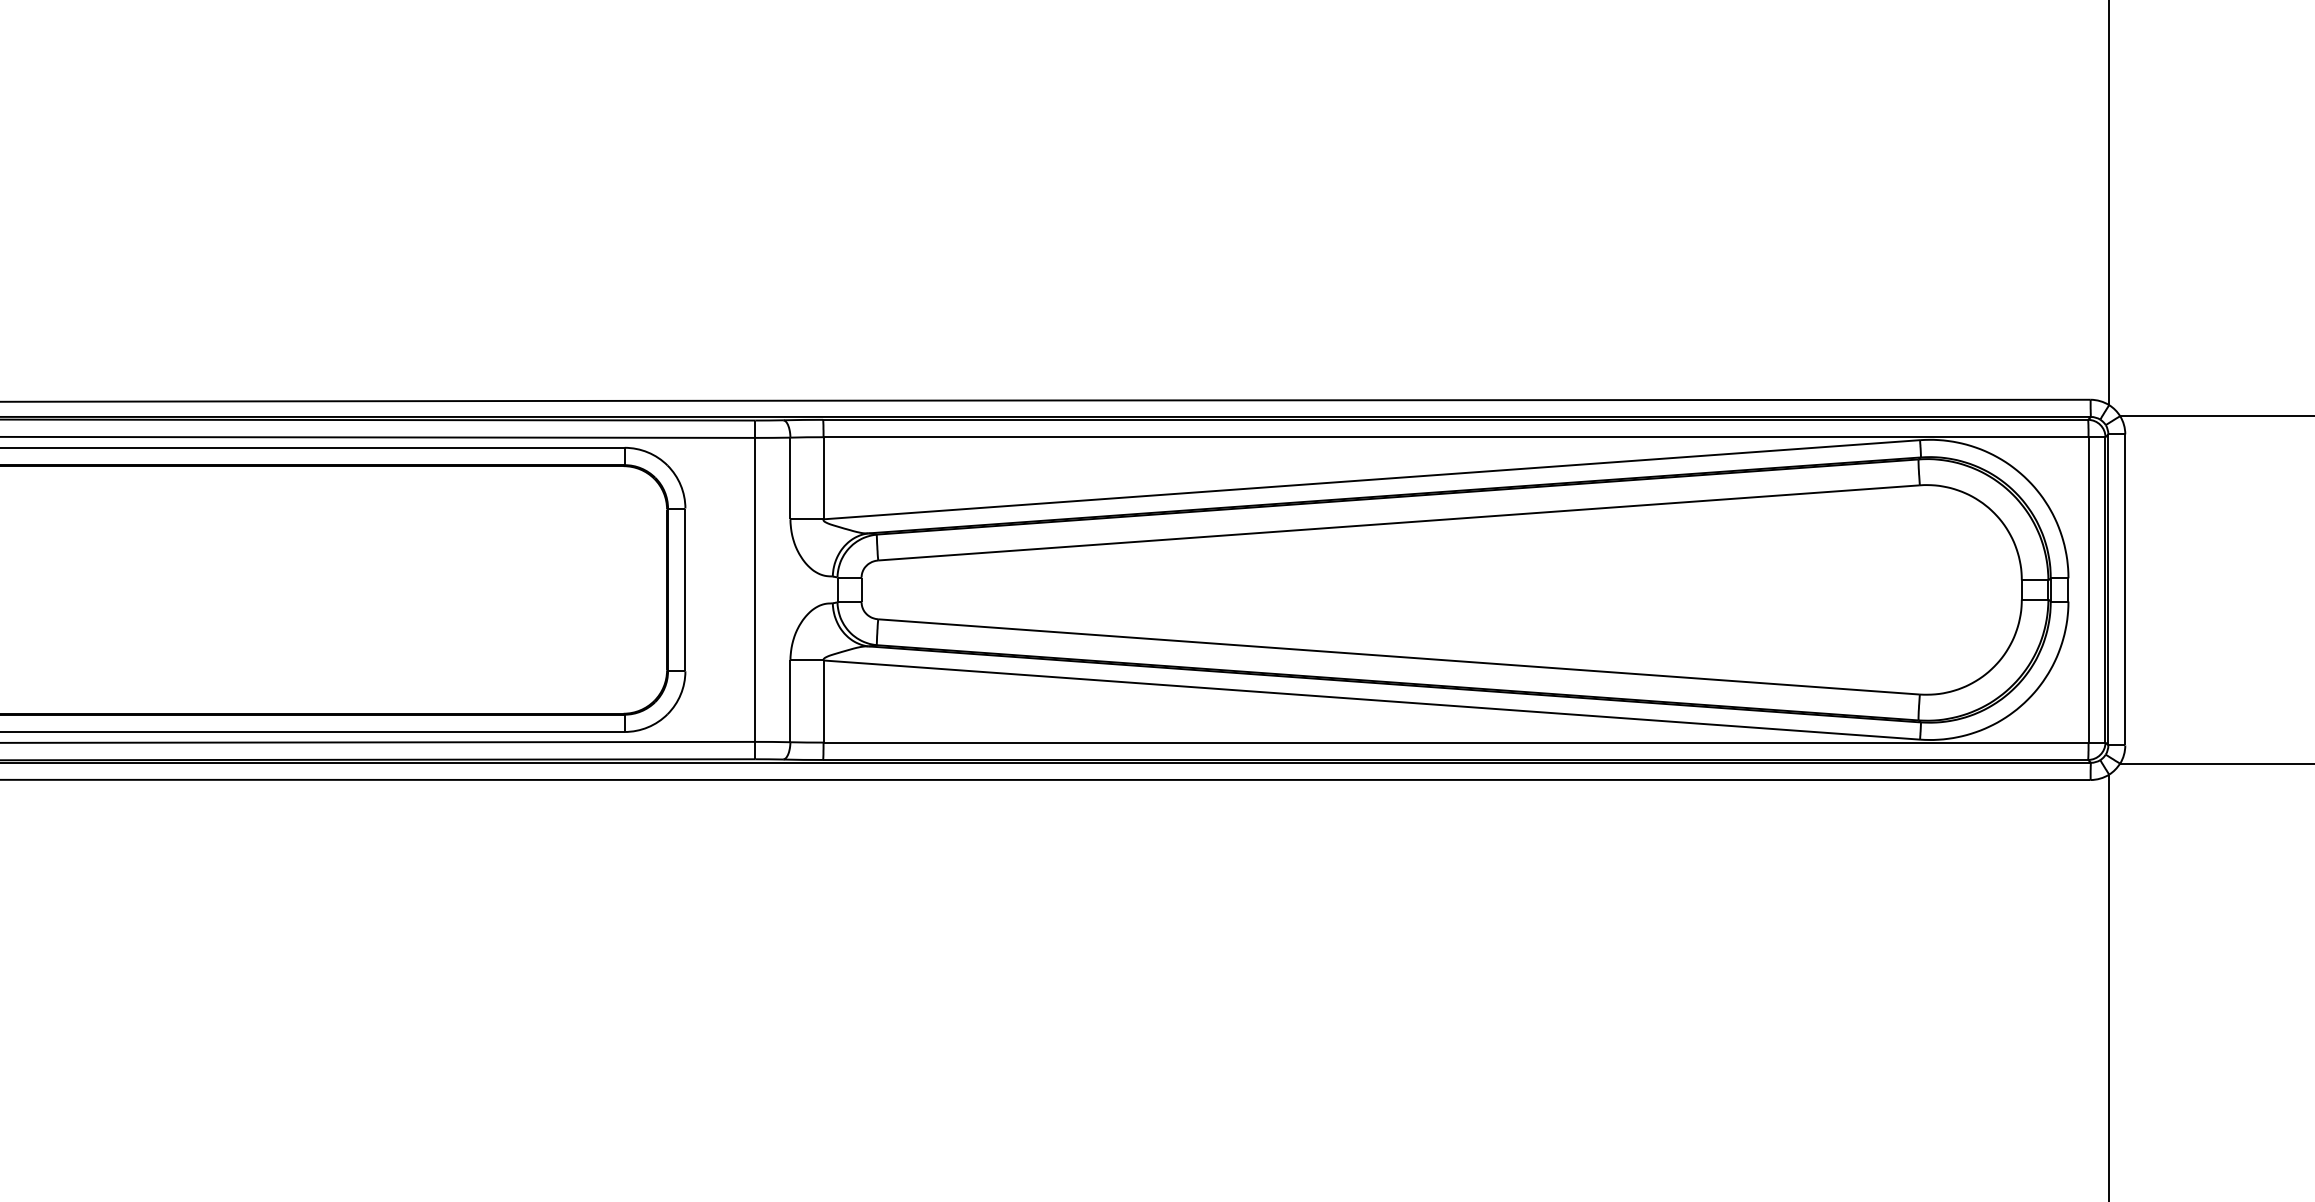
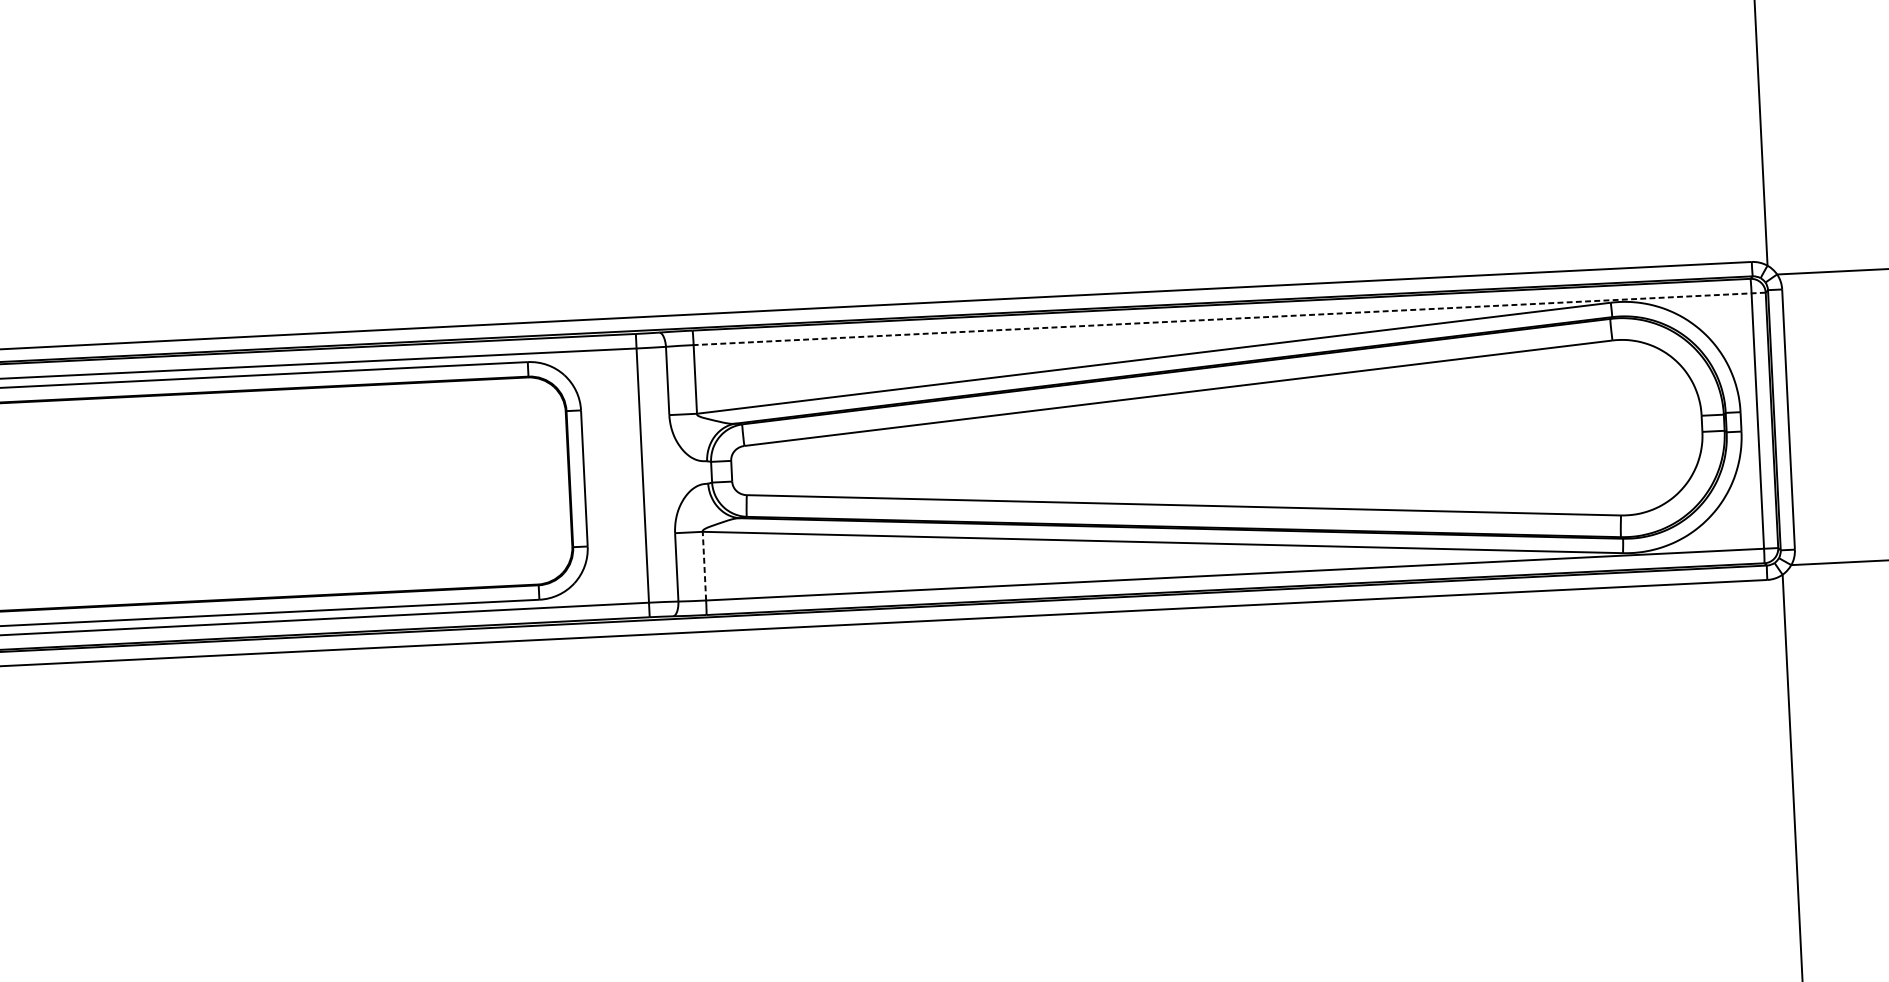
line: (1464, 437) -> (1229, 319), solid -> dashed
line: (823, 701) -> (704, 566), solid -> dashed

